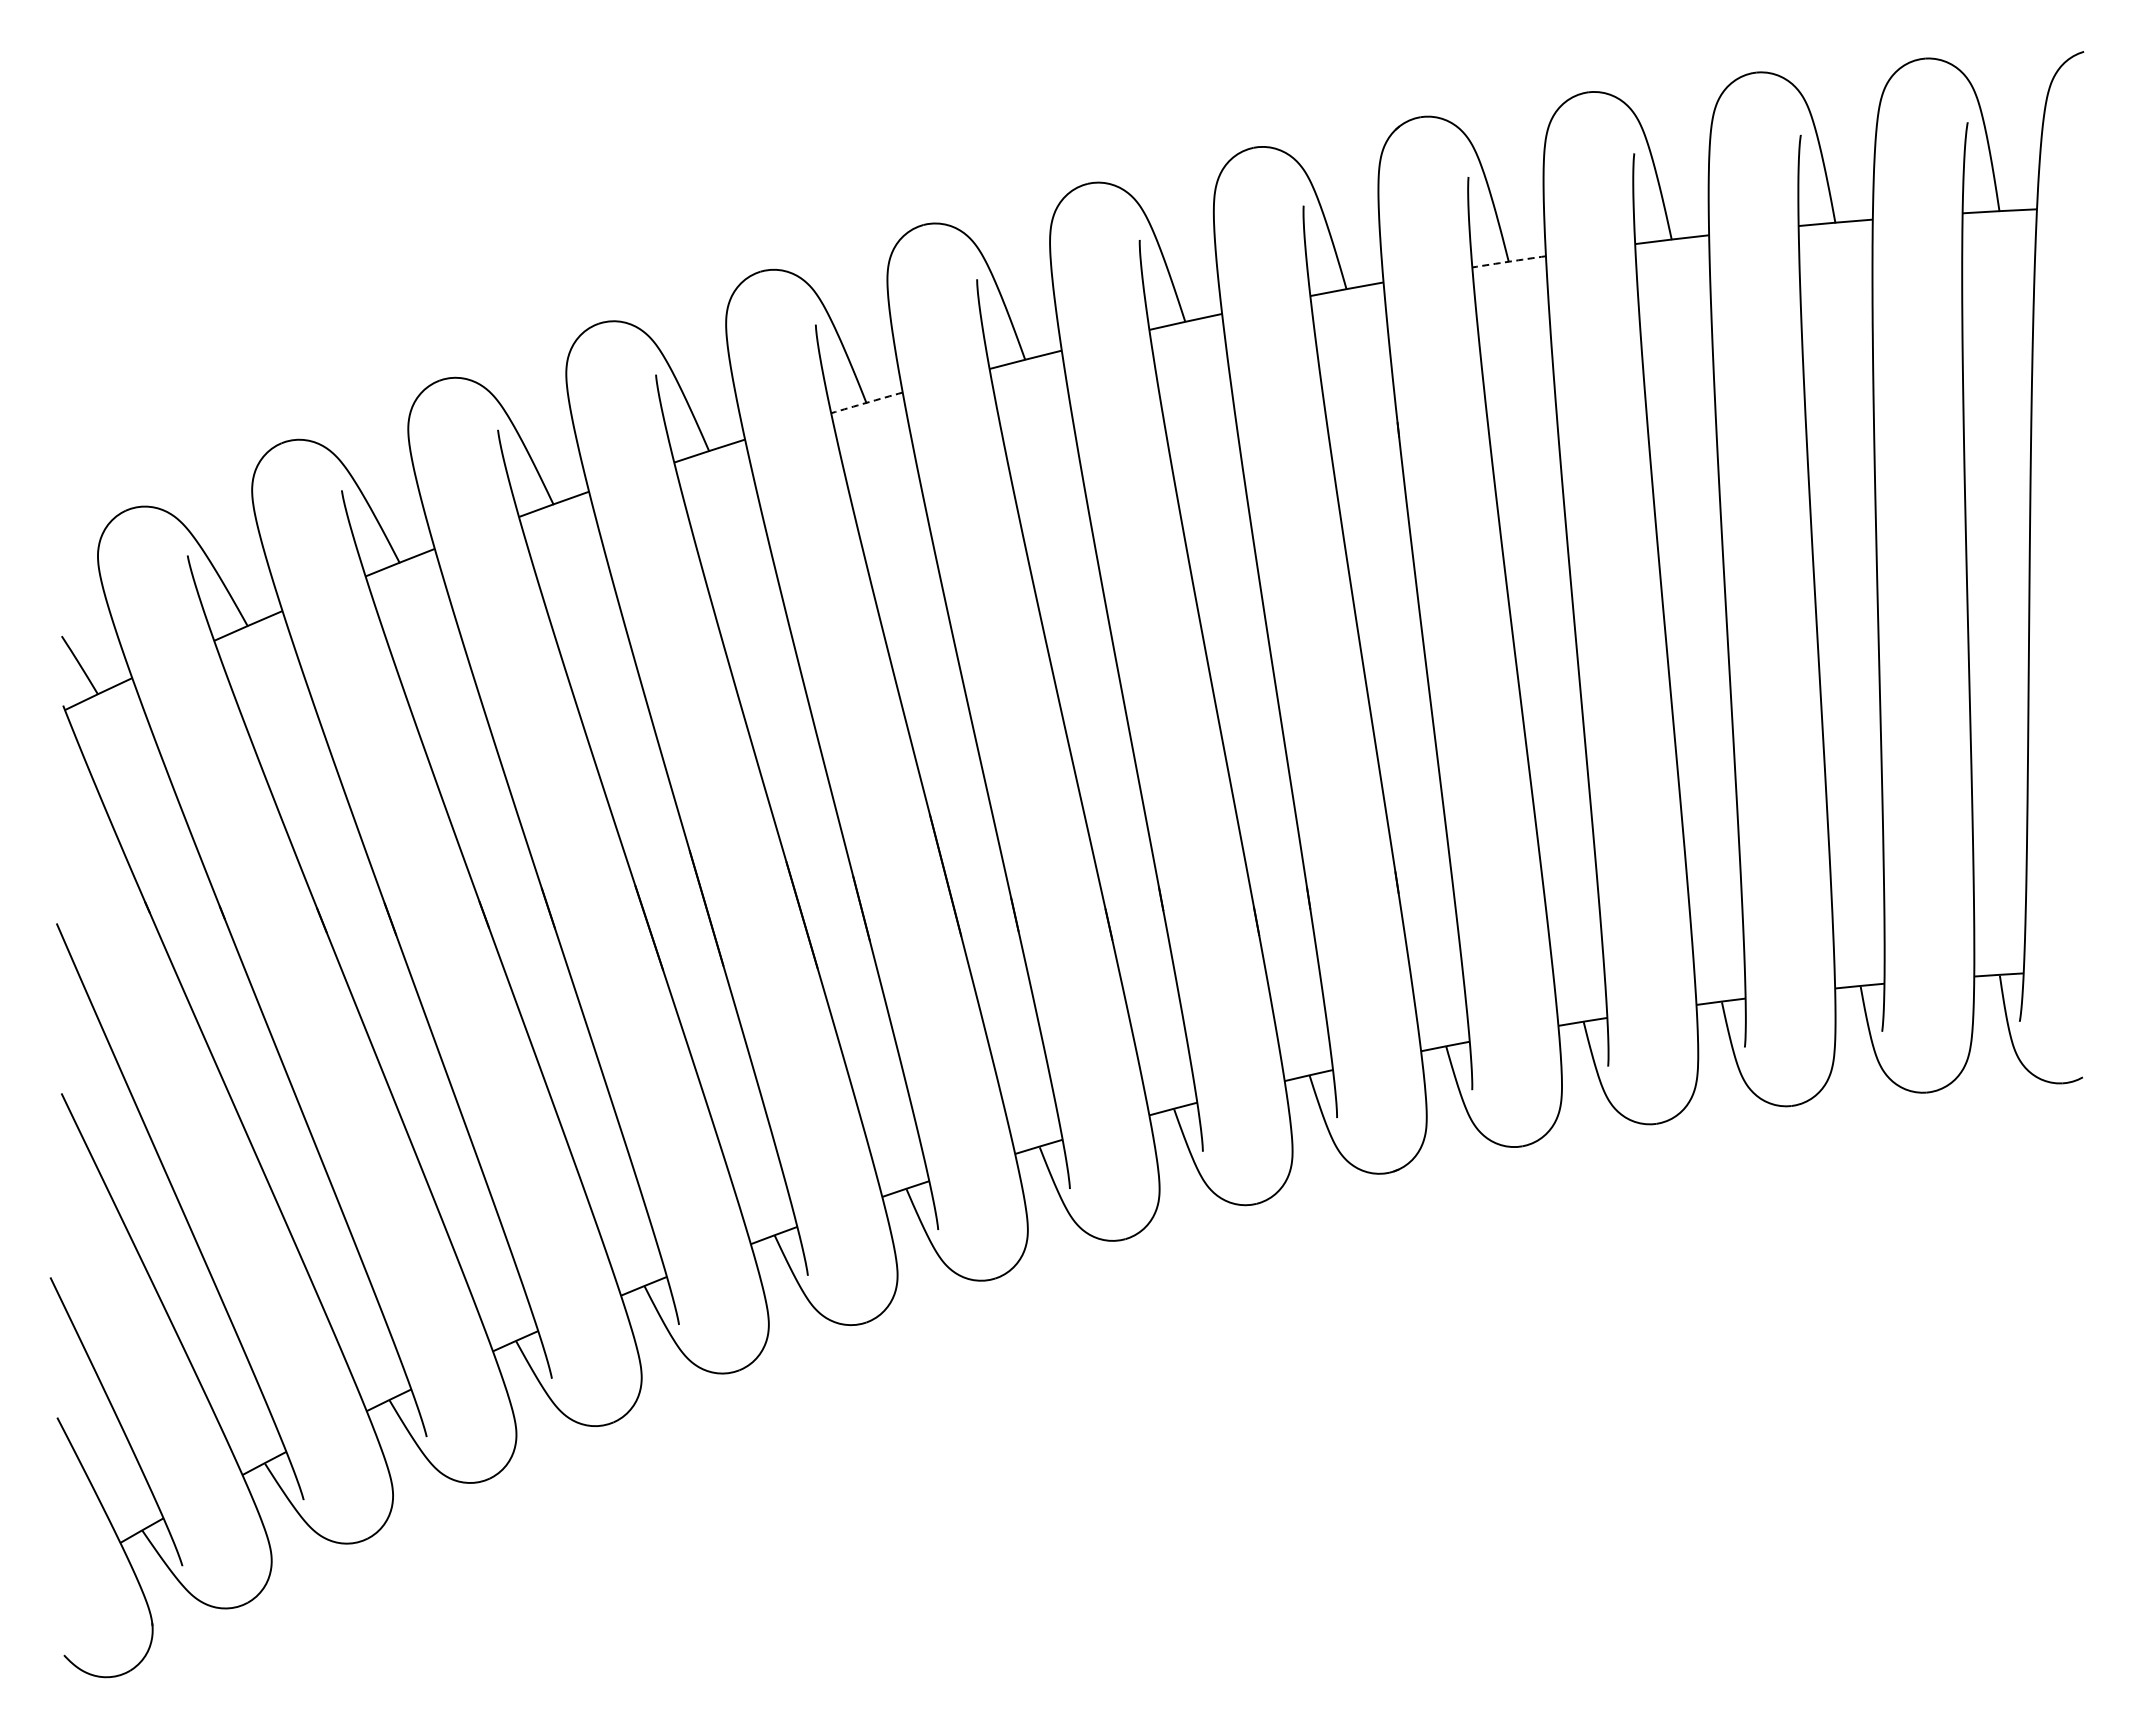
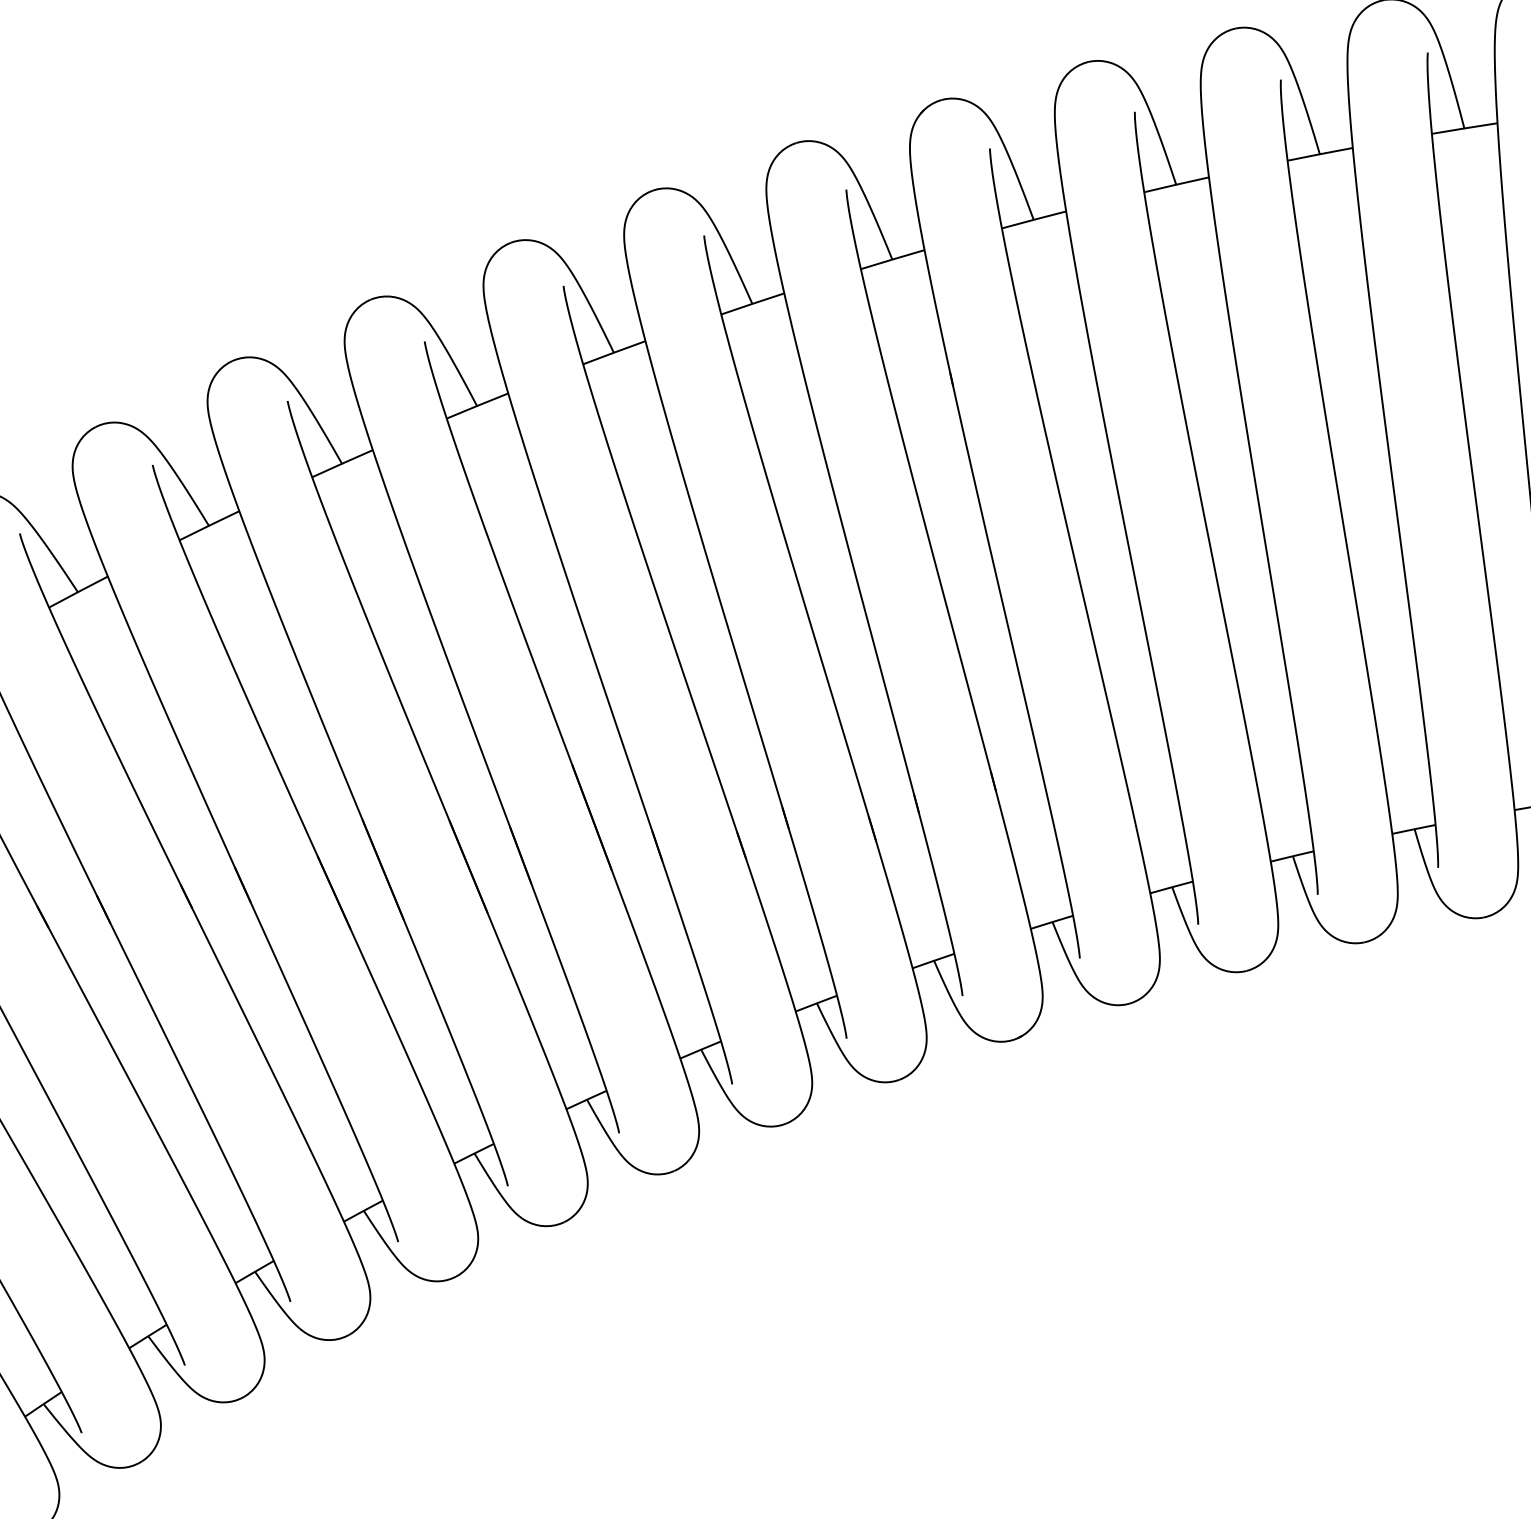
arc: (1509, 261) -> (1034, 219), dashed -> solid
arc: (866, 402) -> (477, 405), dashed -> solid

